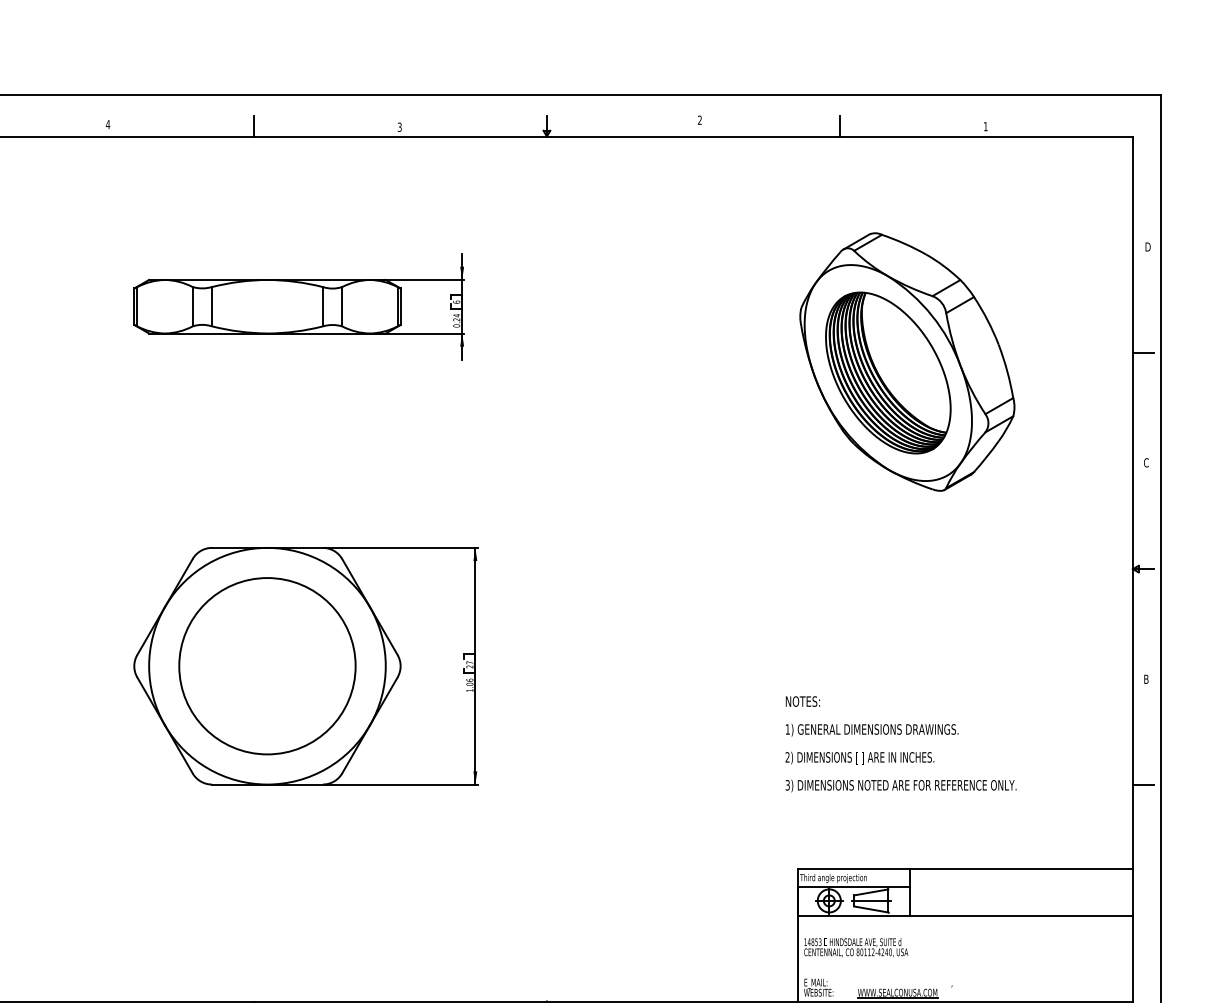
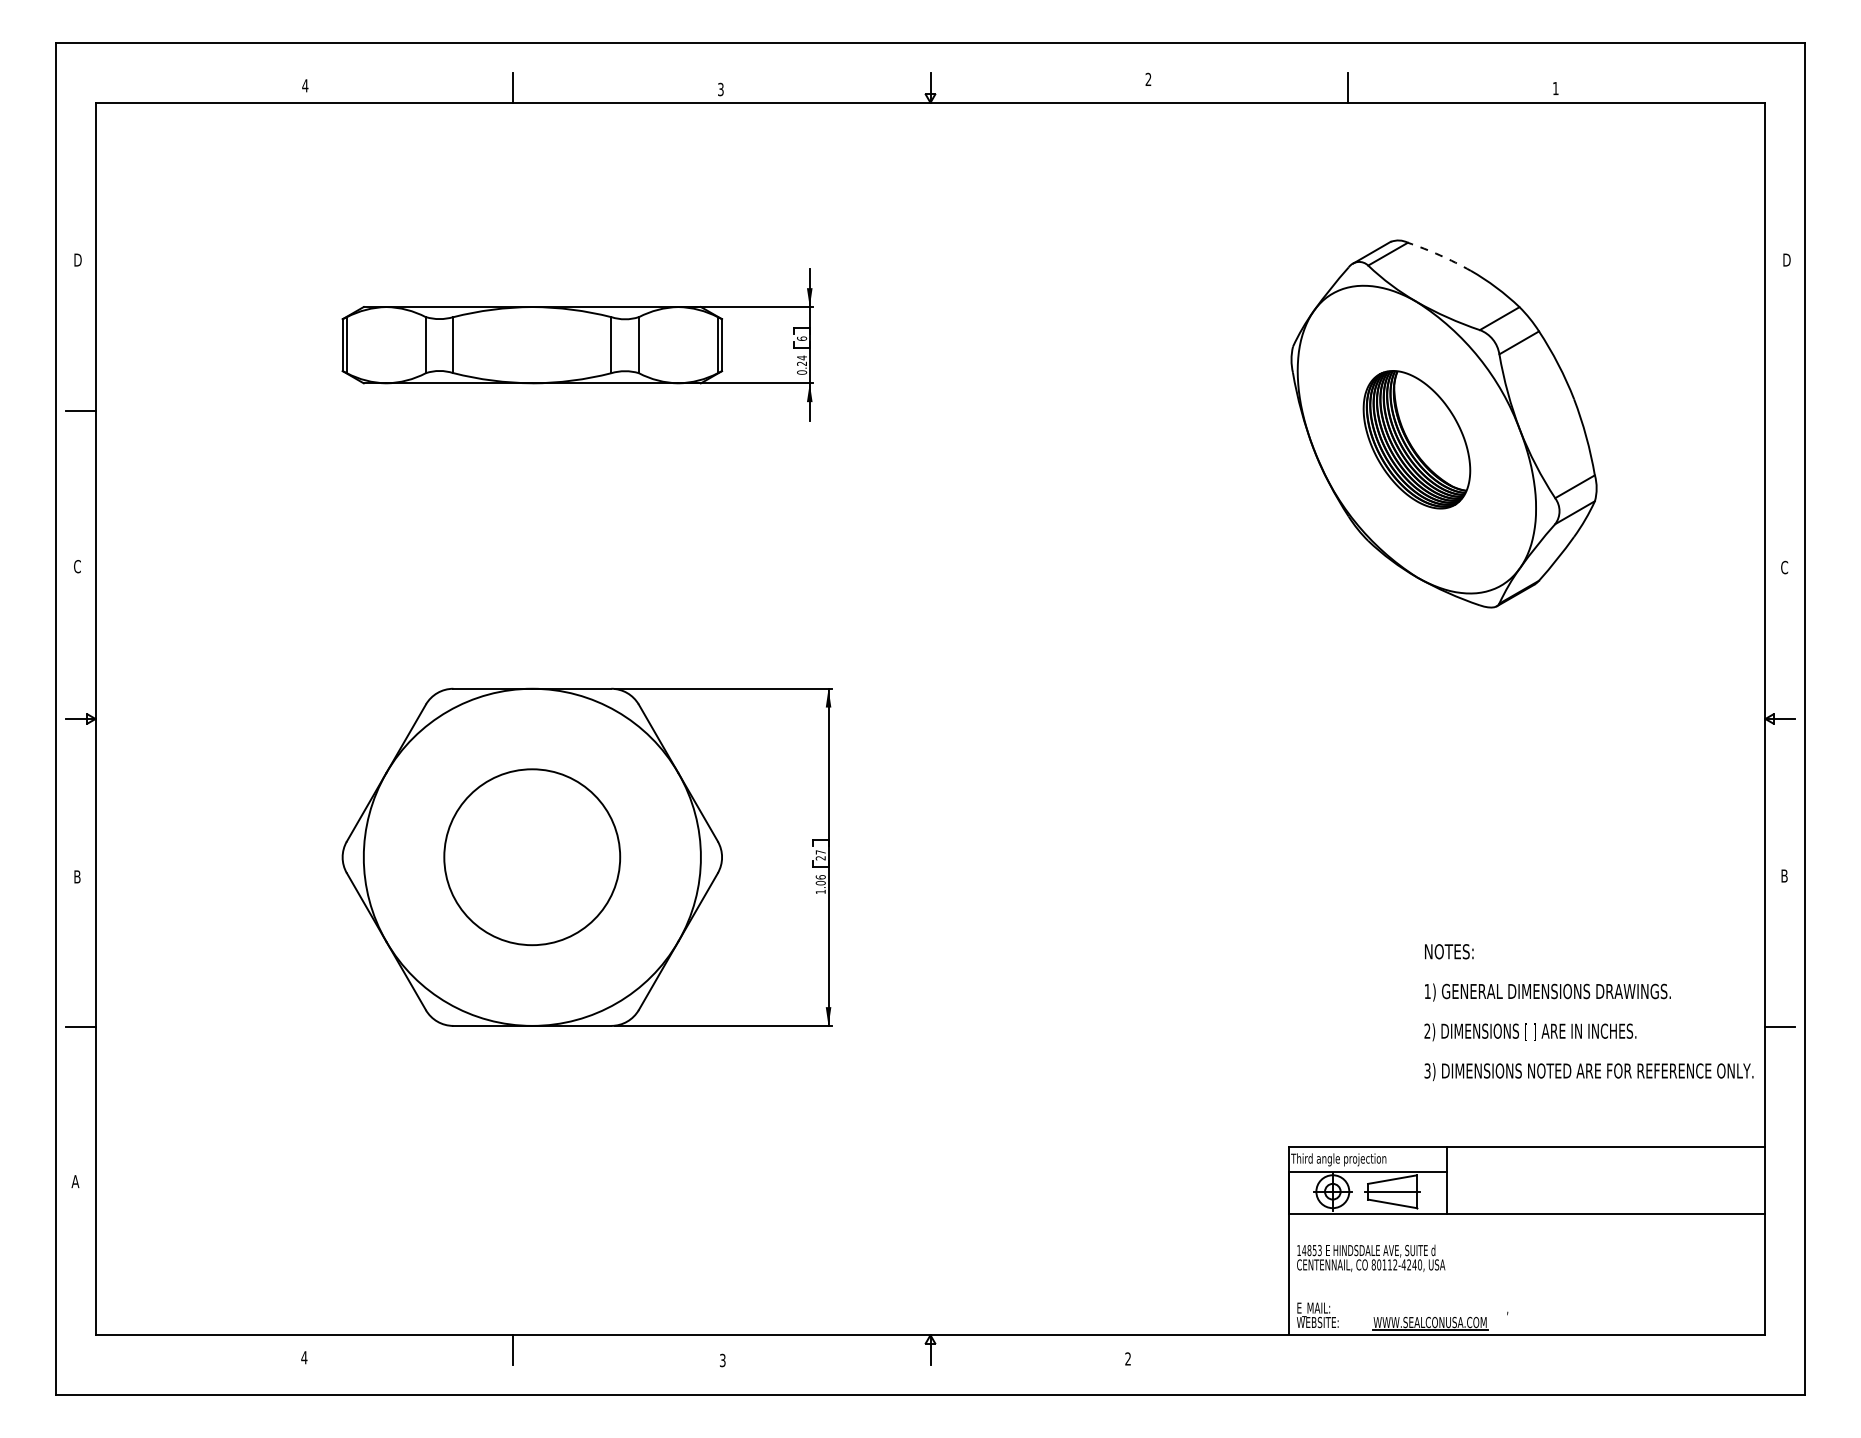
arc: (904, 243) -> (1440, 255), solid -> dashed
line: (1143, 352) -> (1780, 410), removed
part: (888, 372) -> (1416, 439), size x0.6
circle: (266, 665) -> (531, 856), size x0.7
text: (900, 744) -> (1588, 1012), moved

